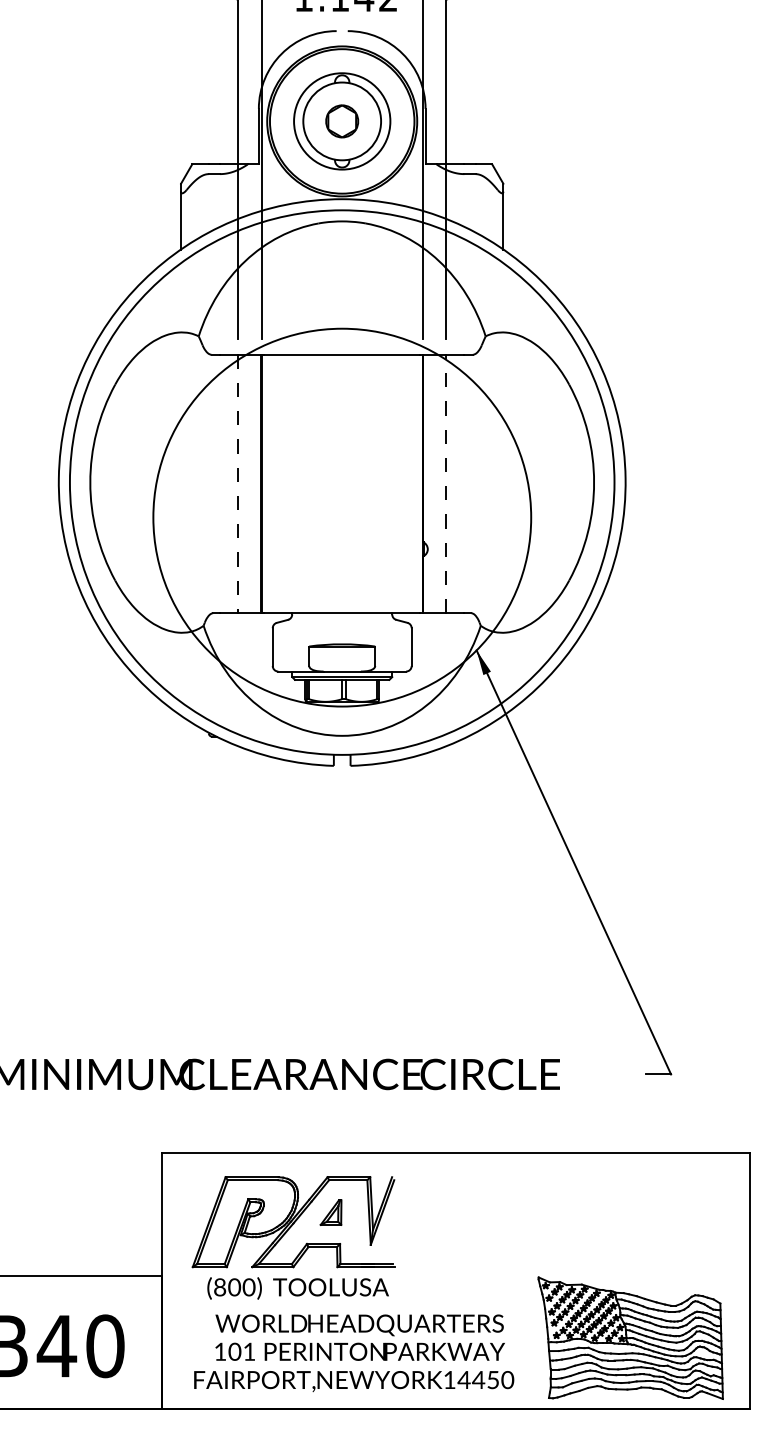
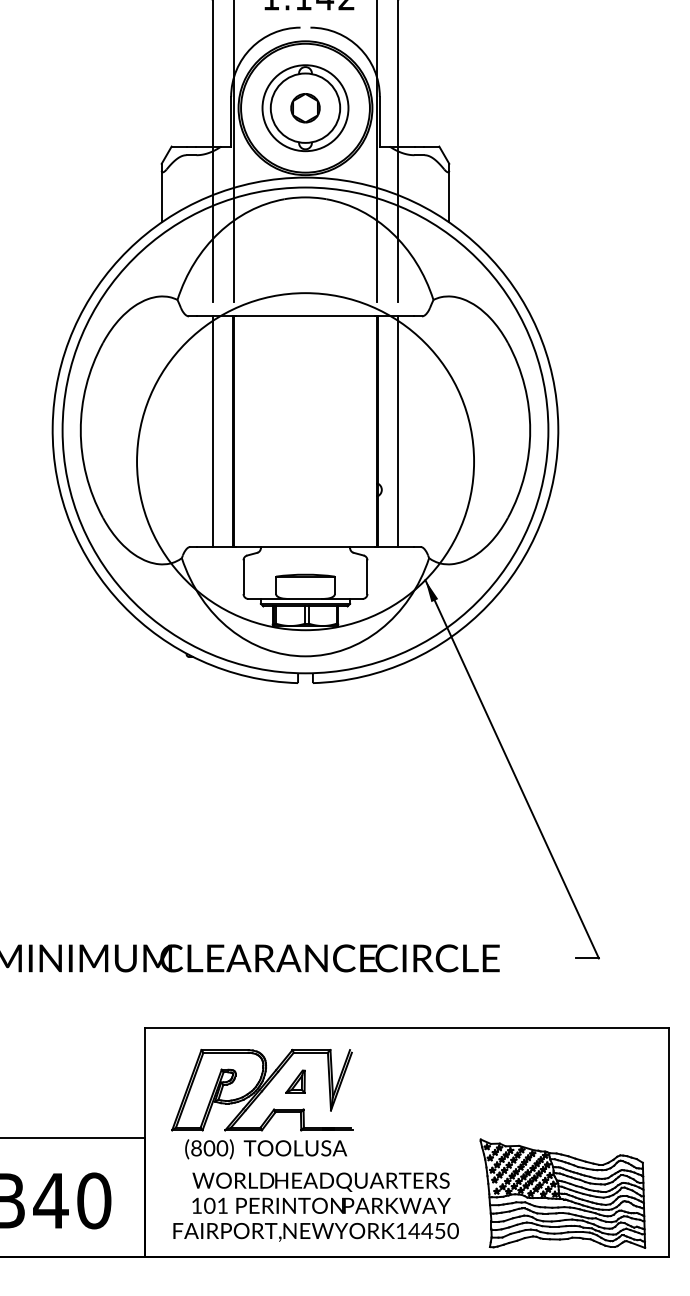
line: (446, 483) -> (398, 431), dashed -> solid
line: (238, 484) -> (212, 432), dashed -> solid

